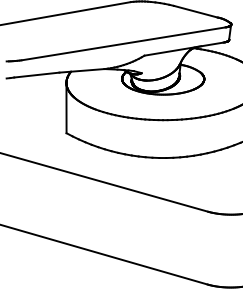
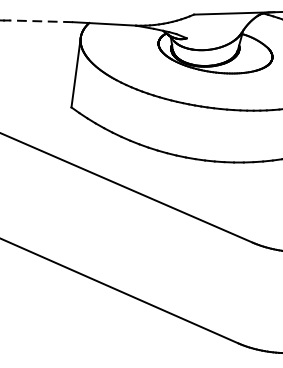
line: (36, 75) -> (40, 21), solid -> dashed

